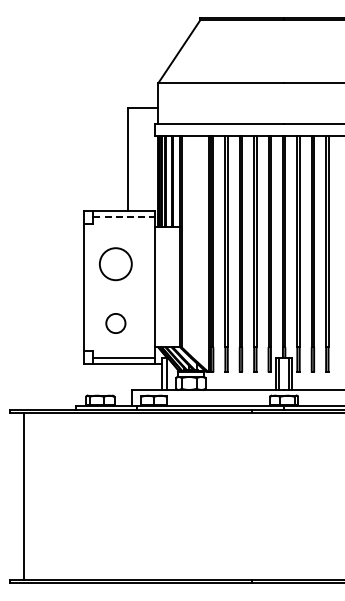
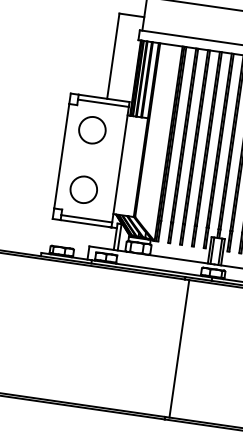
line: (124, 217) -> (103, 103), dashed -> solid
circle: (115, 264) -> (92, 130), moved
circle: (115, 323) -> (83, 189), size x1.67
line: (256, 495) -> (179, 348), added

